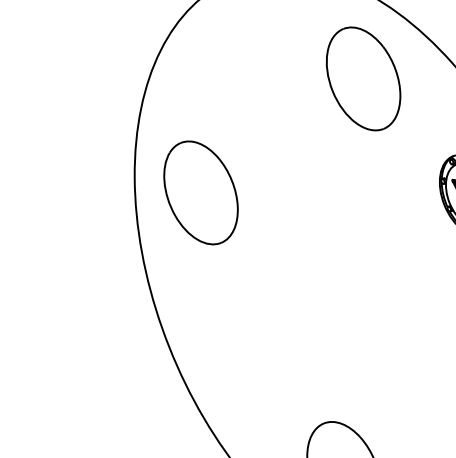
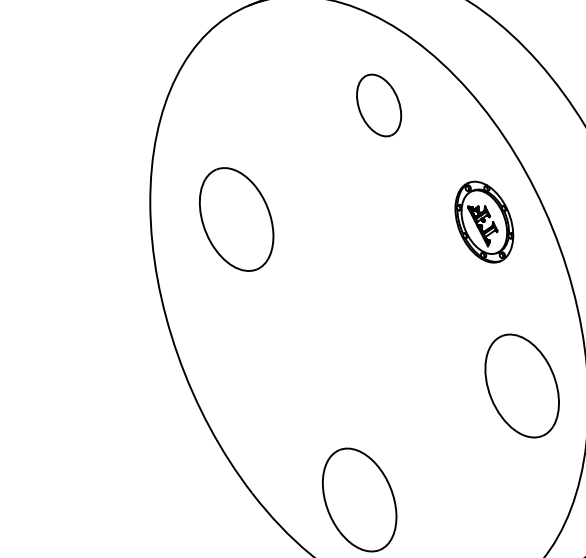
part: (362, 78) -> (378, 105), size x0.6
part: (200, 192) -> (236, 219), moved

